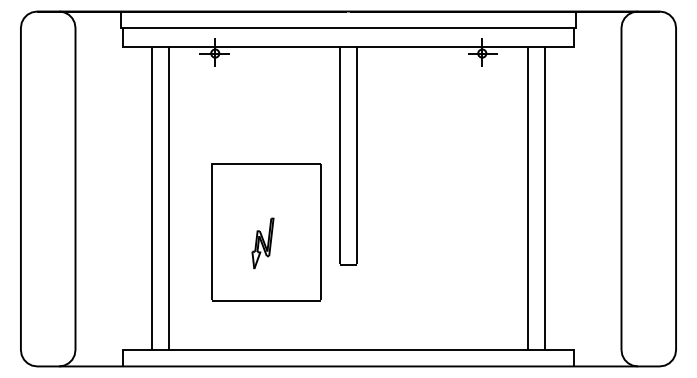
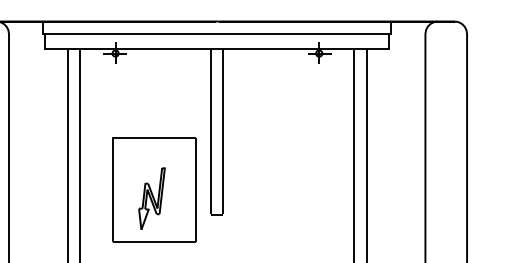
part: (262, 242) -> (151, 197), size x1.6

